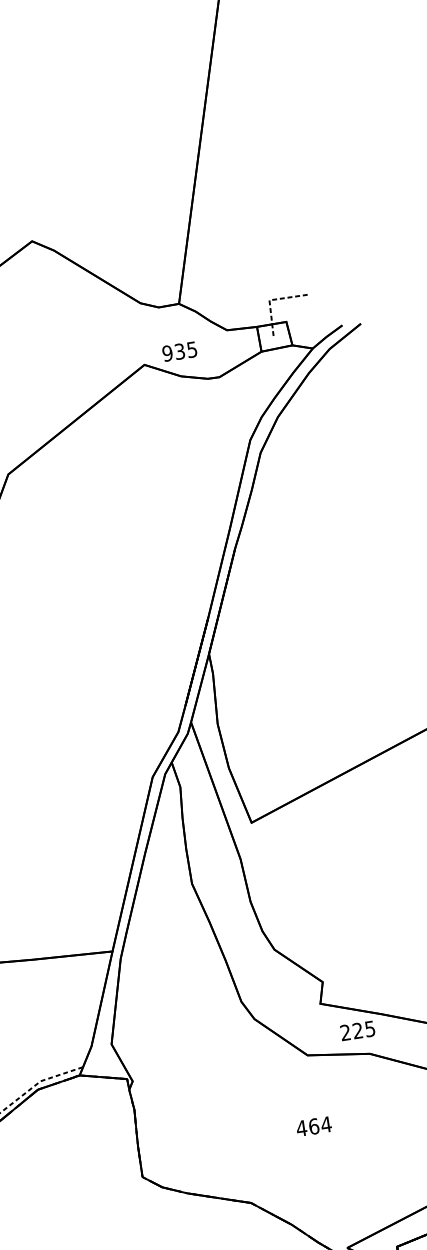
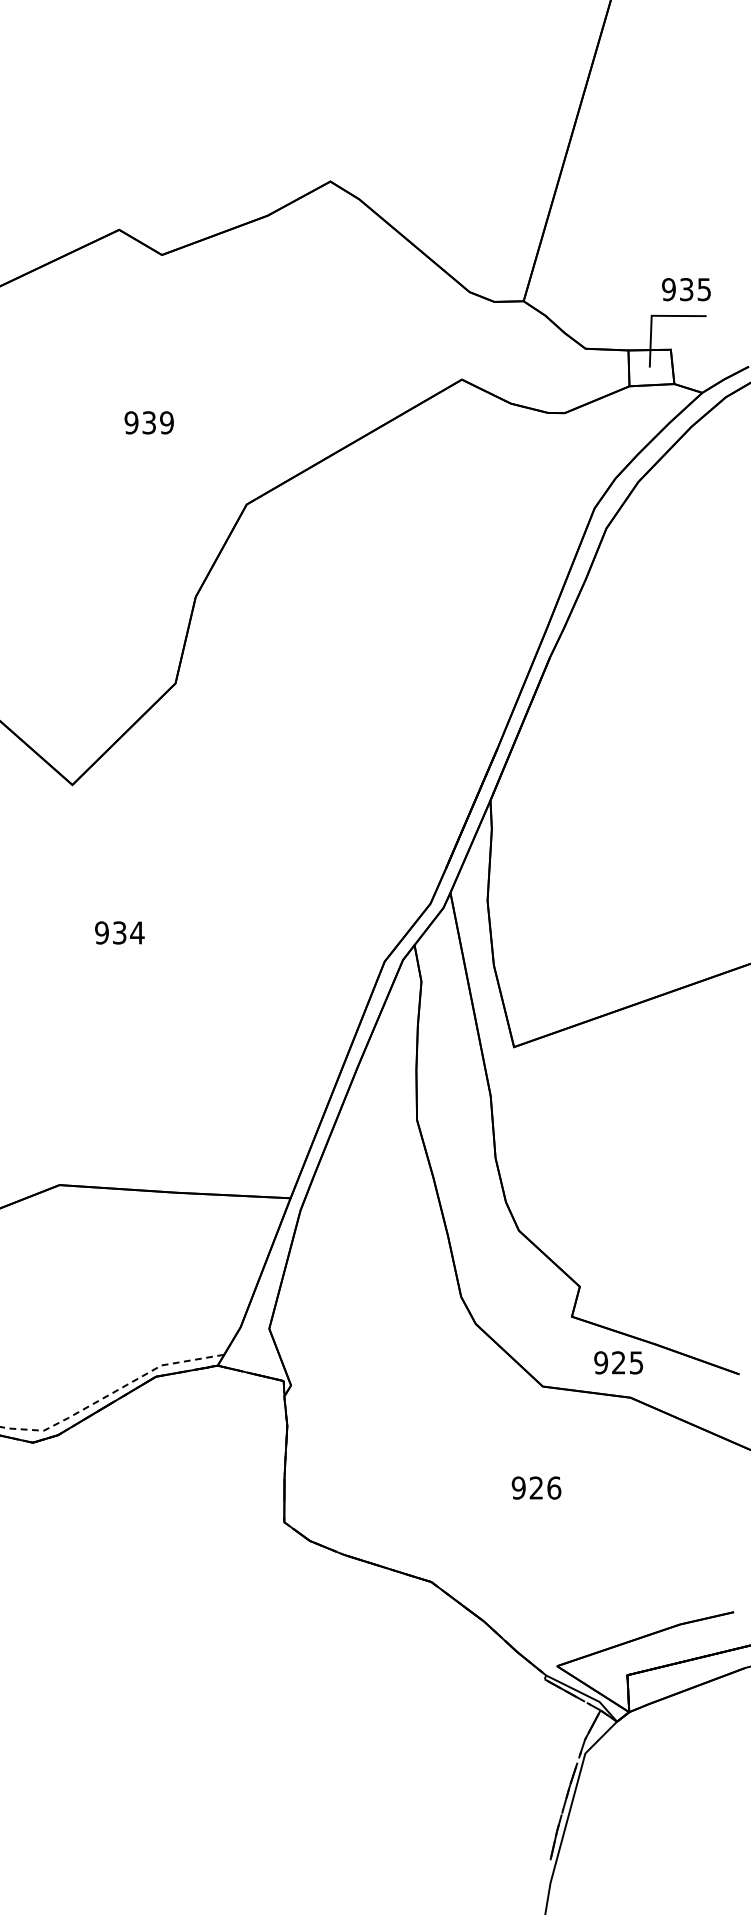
line: (269, 300) -> (652, 315), dashed -> solid
text: (179, 351) -> (686, 289), moved
text: (345, 1032) -> (601, 1362), 225 -> 925
text: (313, 1126) -> (536, 1487), 464 -> 926

